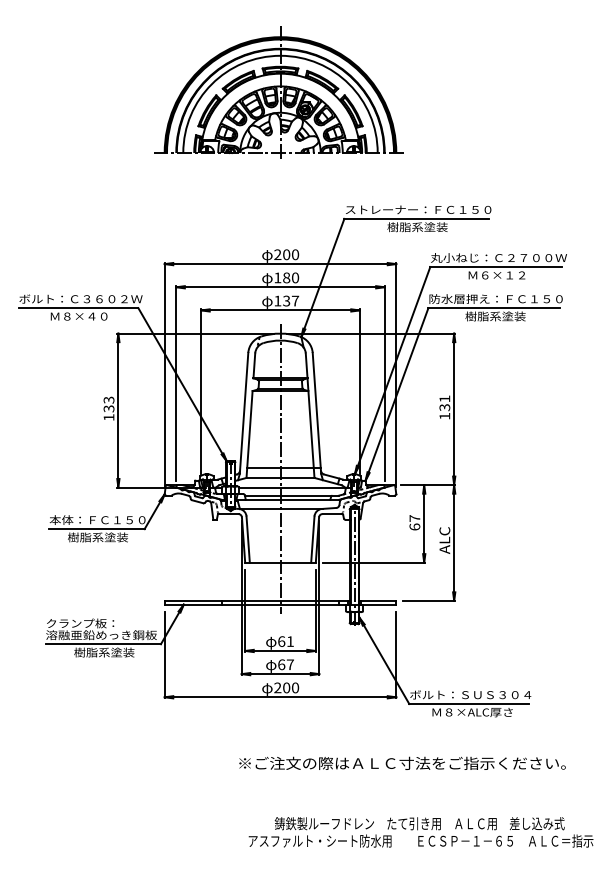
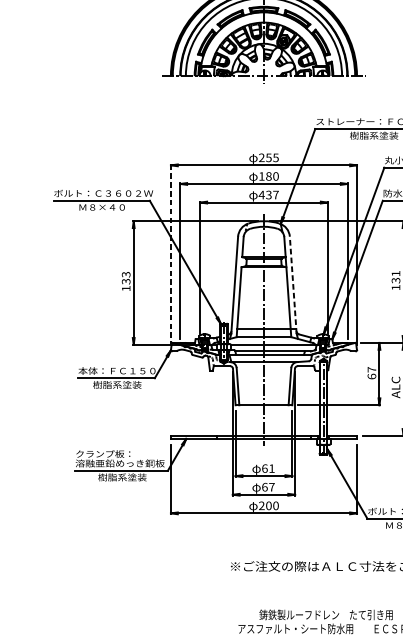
text: (291, 254) -> (272, 157), 200 -> 255
text: (277, 300) -> (261, 194), 137 -> 437
line: (164, 375) -> (170, 254), solid -> dashed
line: (316, 413) -> (292, 285), solid -> dashed

